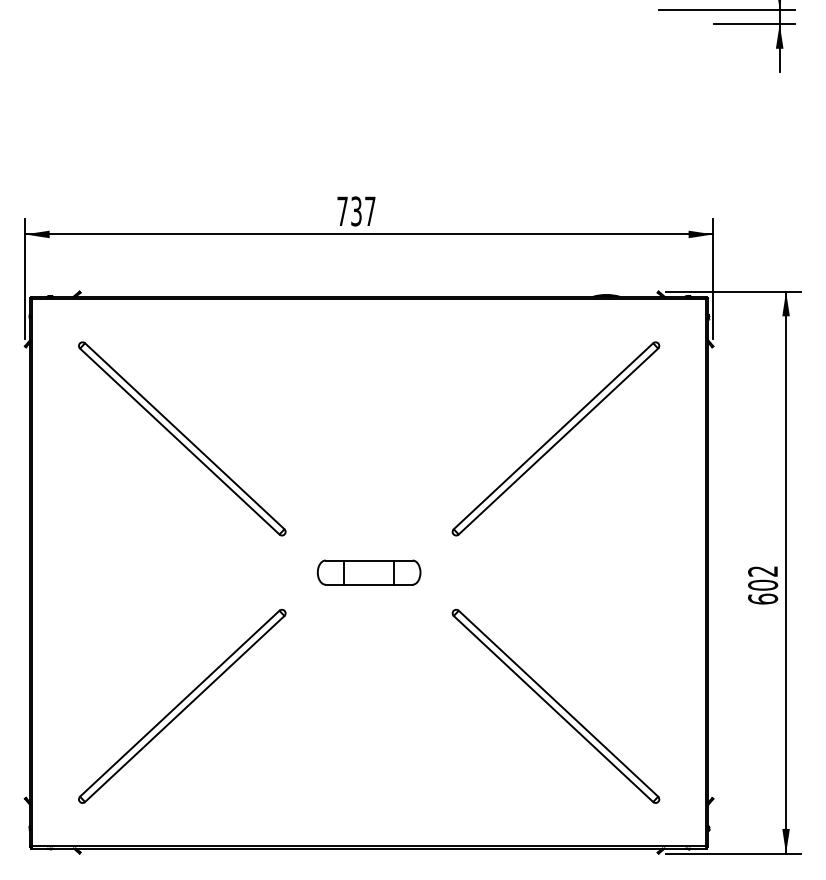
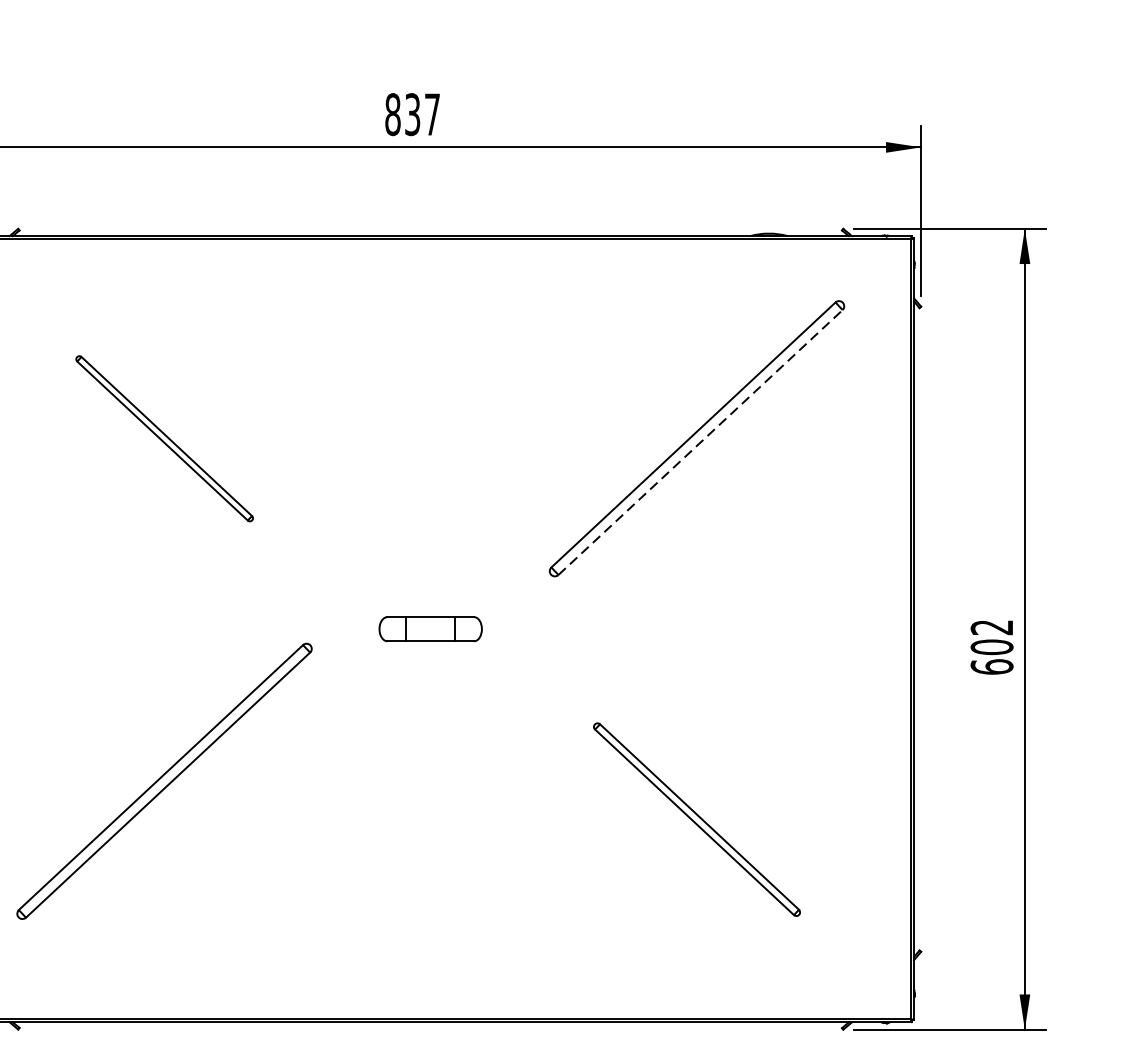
text: (342, 211) -> (392, 114), 737 -> 837
part: (182, 438) -> (164, 438), size x0.6
line: (558, 441) -> (700, 442), solid -> dashed
part: (368, 572) -> (429, 629), size x0.7
part: (182, 705) -> (164, 780), moved
part: (555, 705) -> (696, 818), size x0.7

